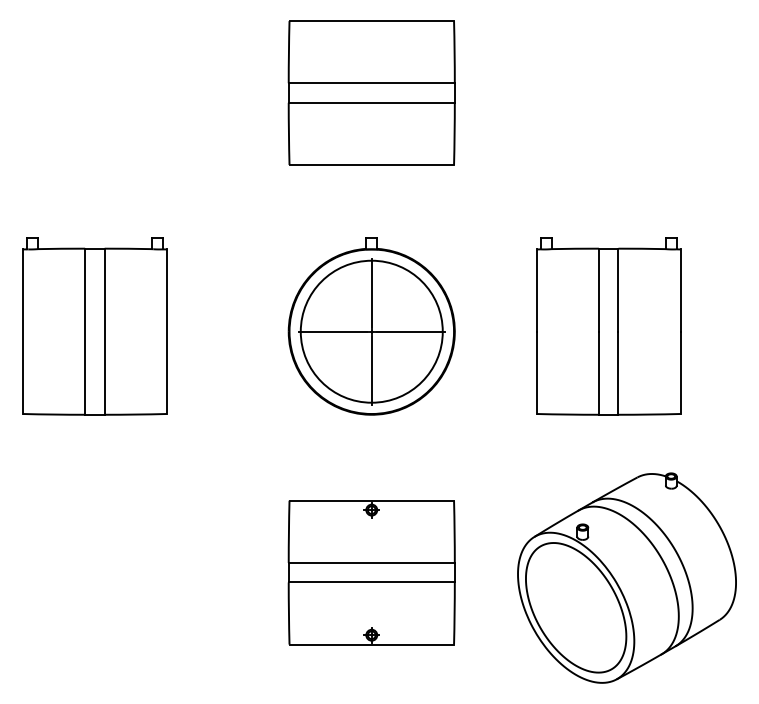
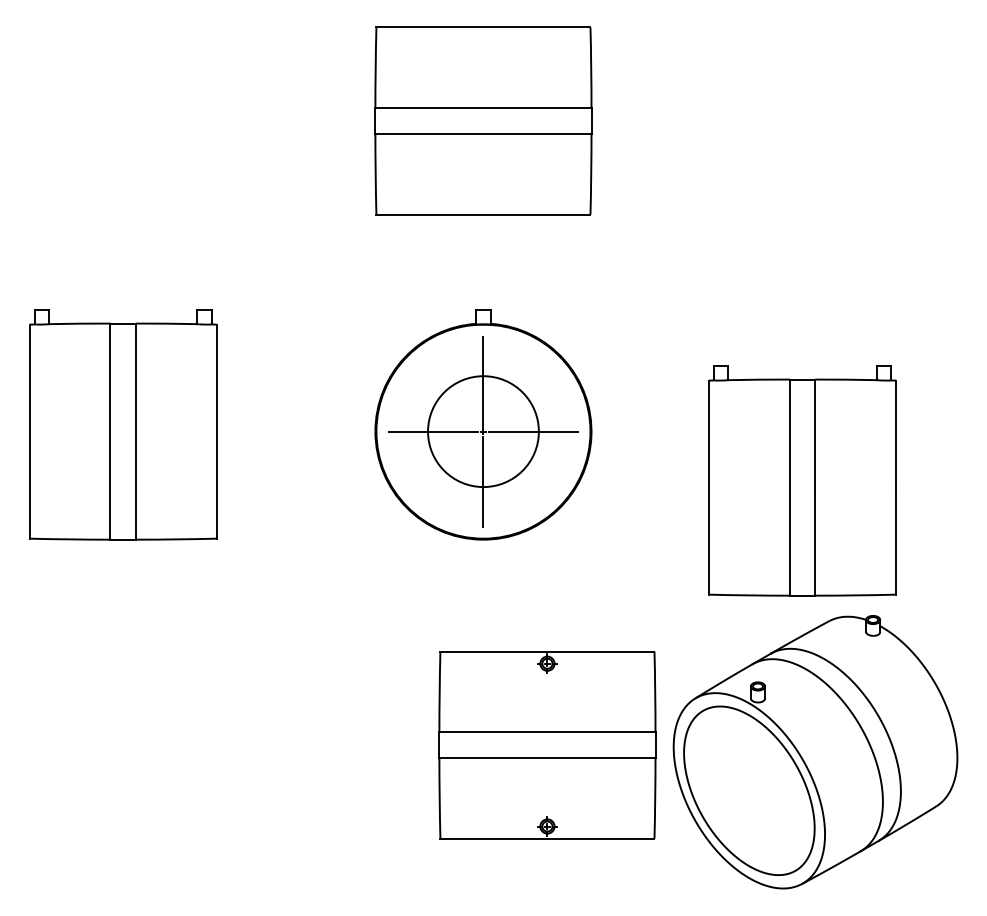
part: (608, 326) -> (802, 480), moved
circle: (371, 331) -> (483, 431), size x0.6
part: (371, 572) -> (547, 745), moved

